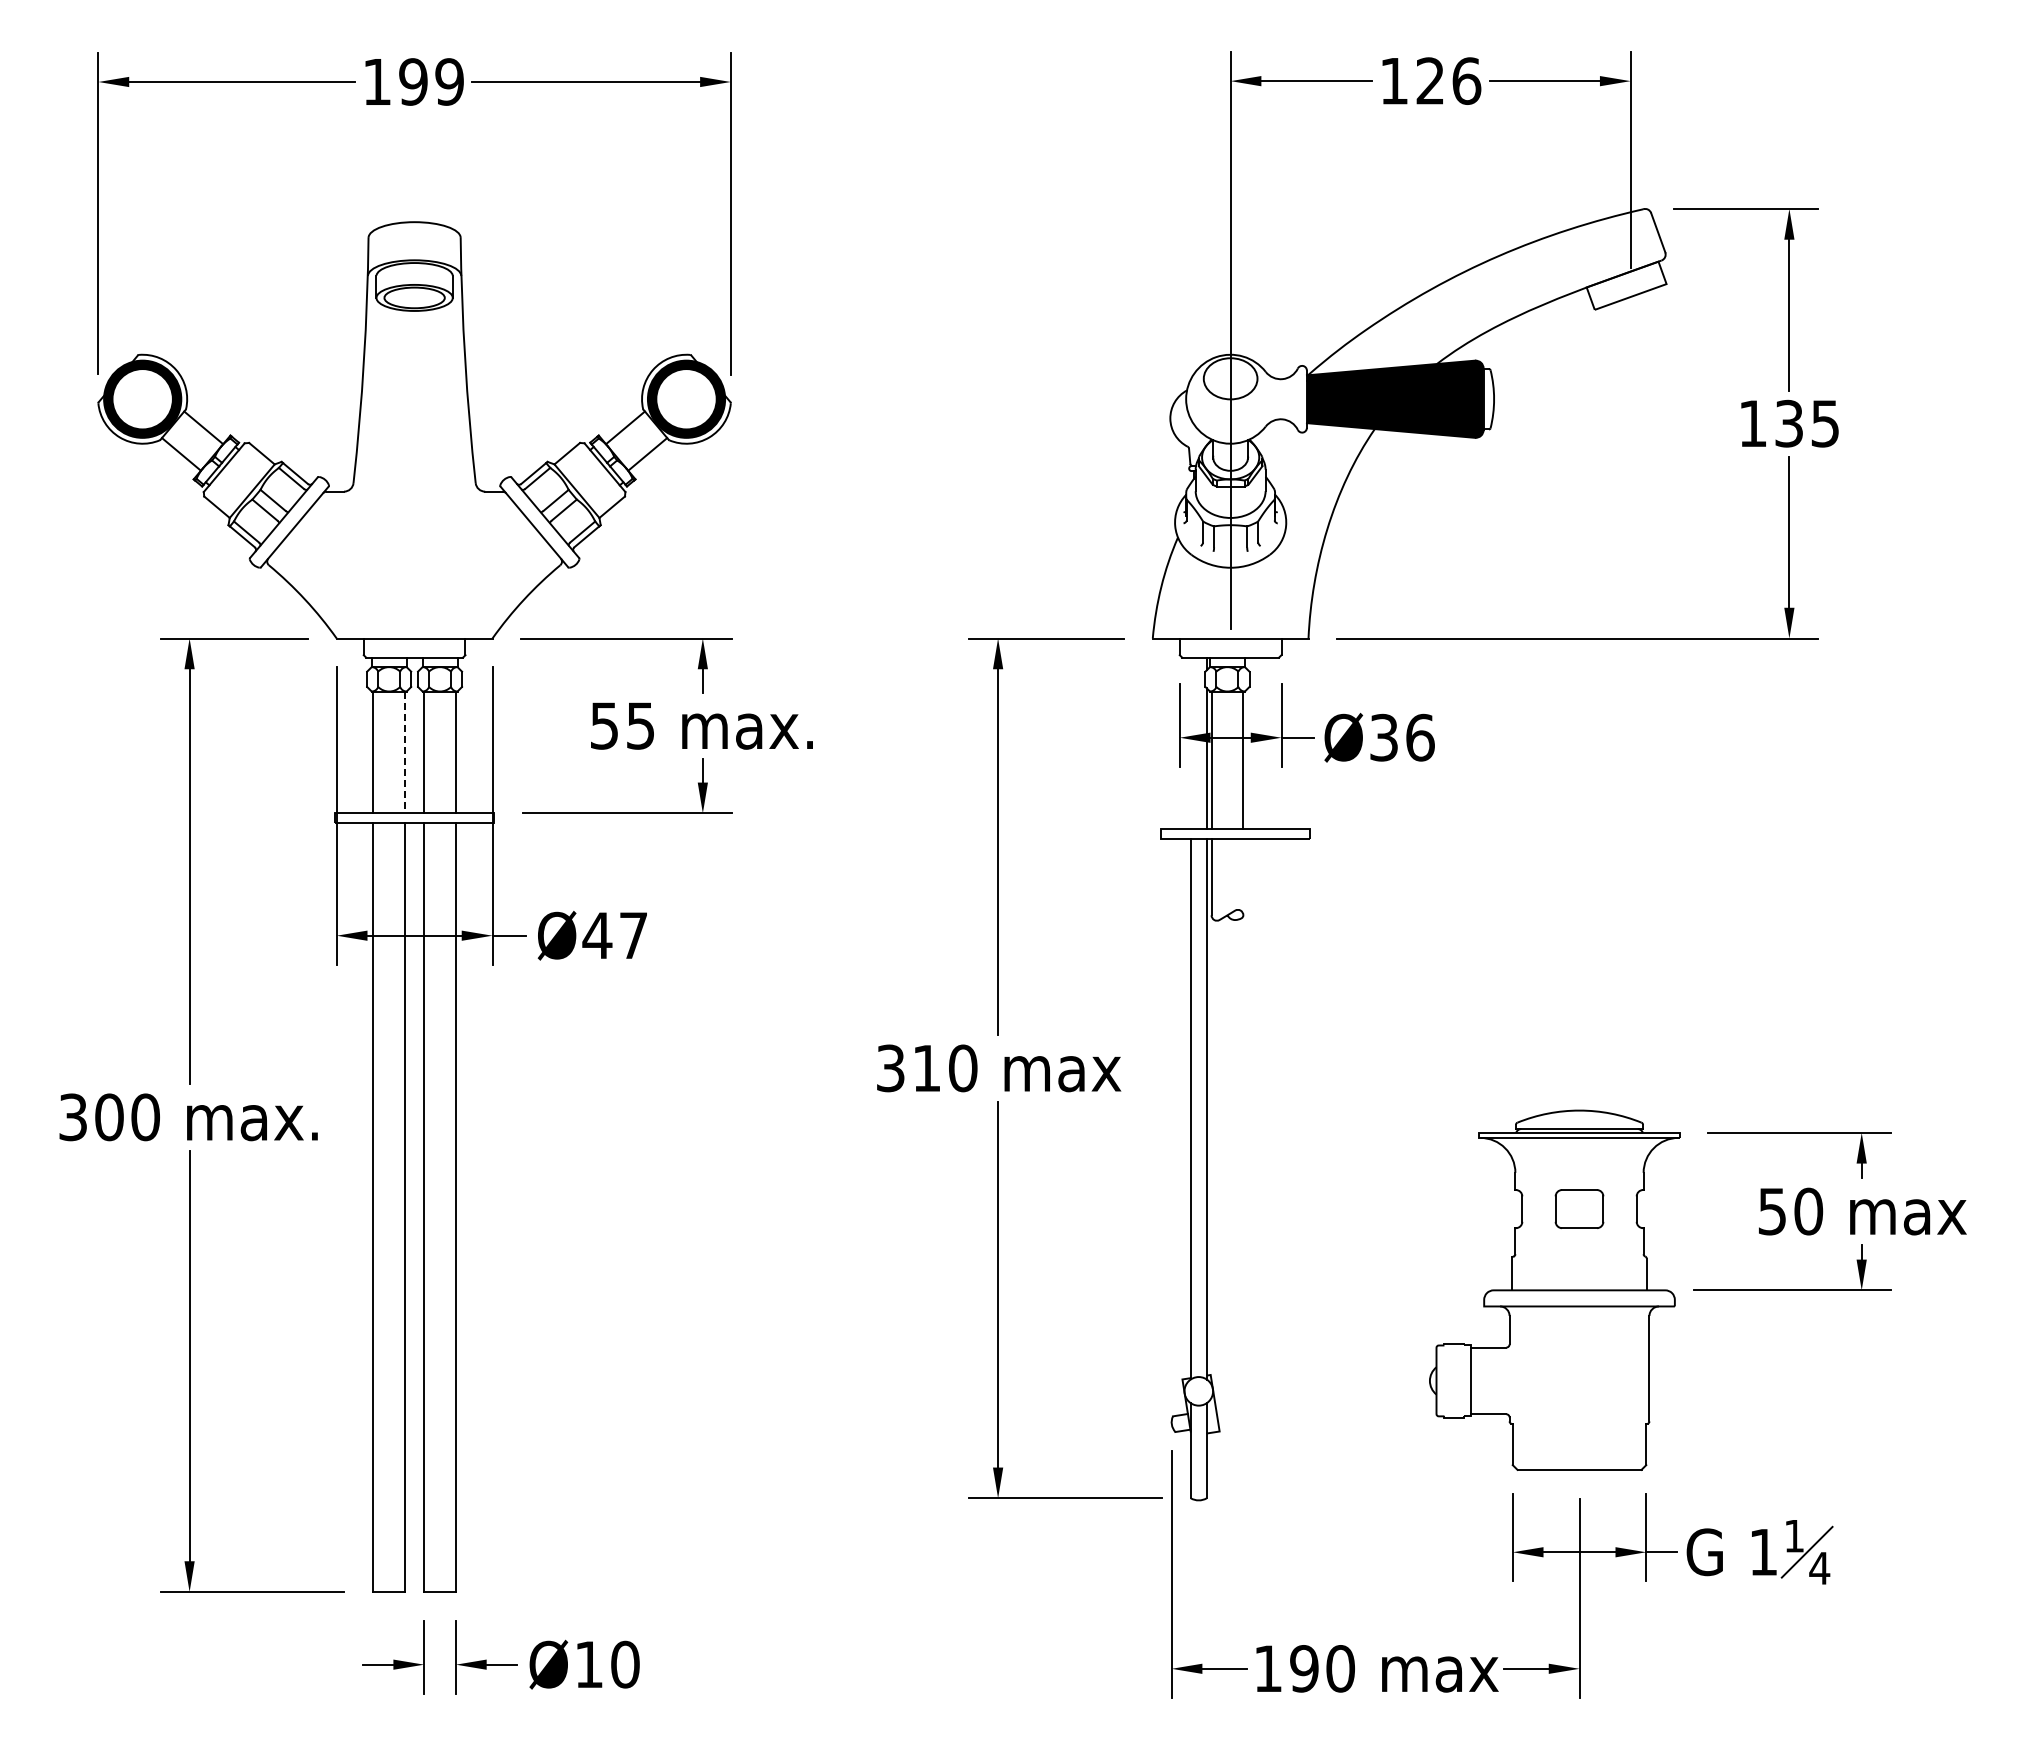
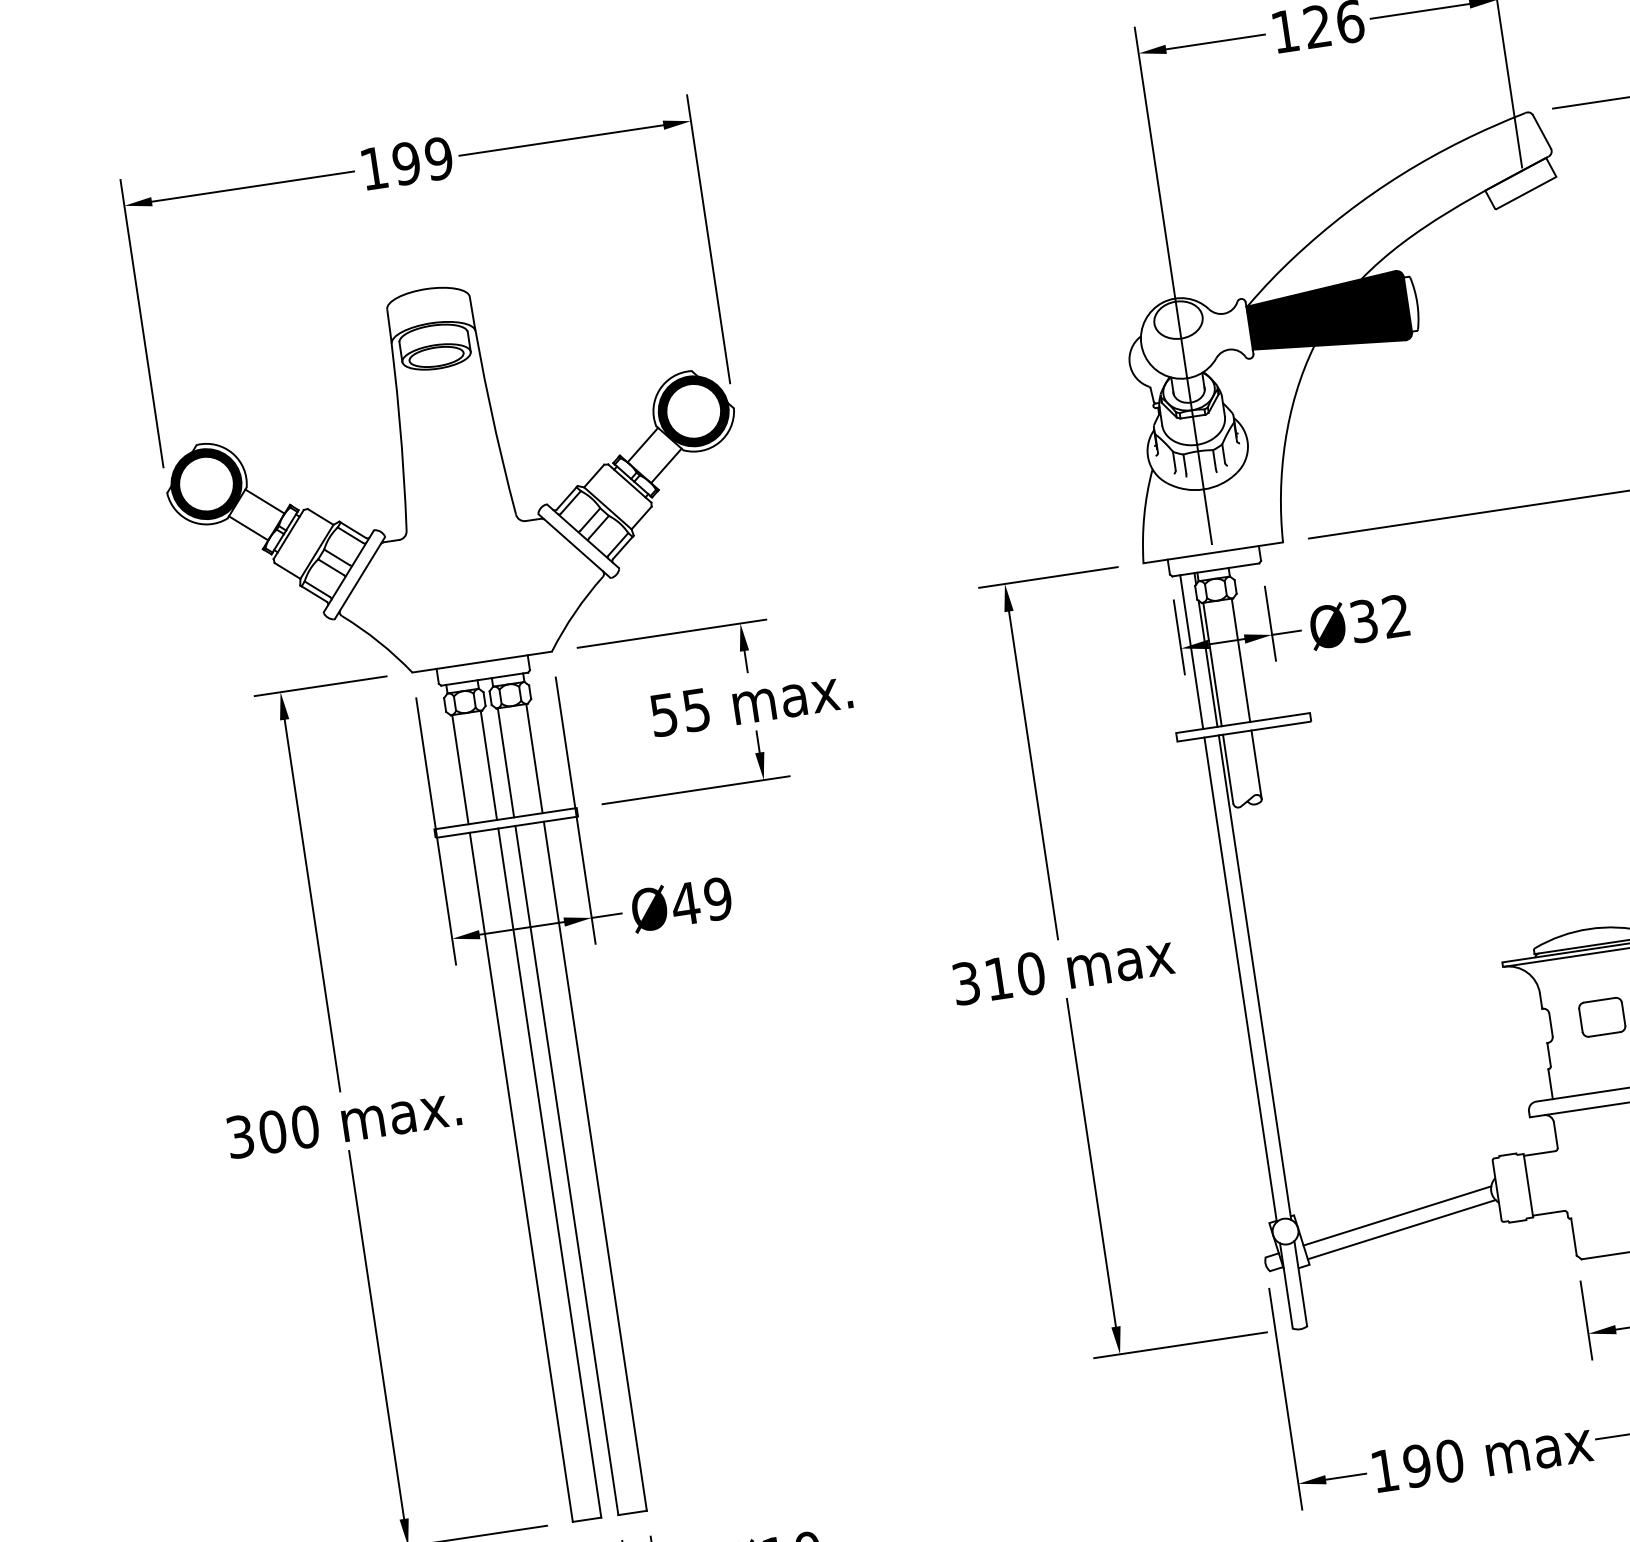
text: (1420, 737) -> (1396, 616), Ø36 -> Ø32
line: (1190, 743) -> (1191, 652), added
line: (405, 752) -> (489, 765), dashed -> solid
line: (1243, 876) -> (1256, 764), added
text: (633, 935) -> (718, 898), Ø47 -> Ø49
line: (1323, 1392) -> (1397, 1215), added
line: (1325, 1408) -> (1401, 1230), added

